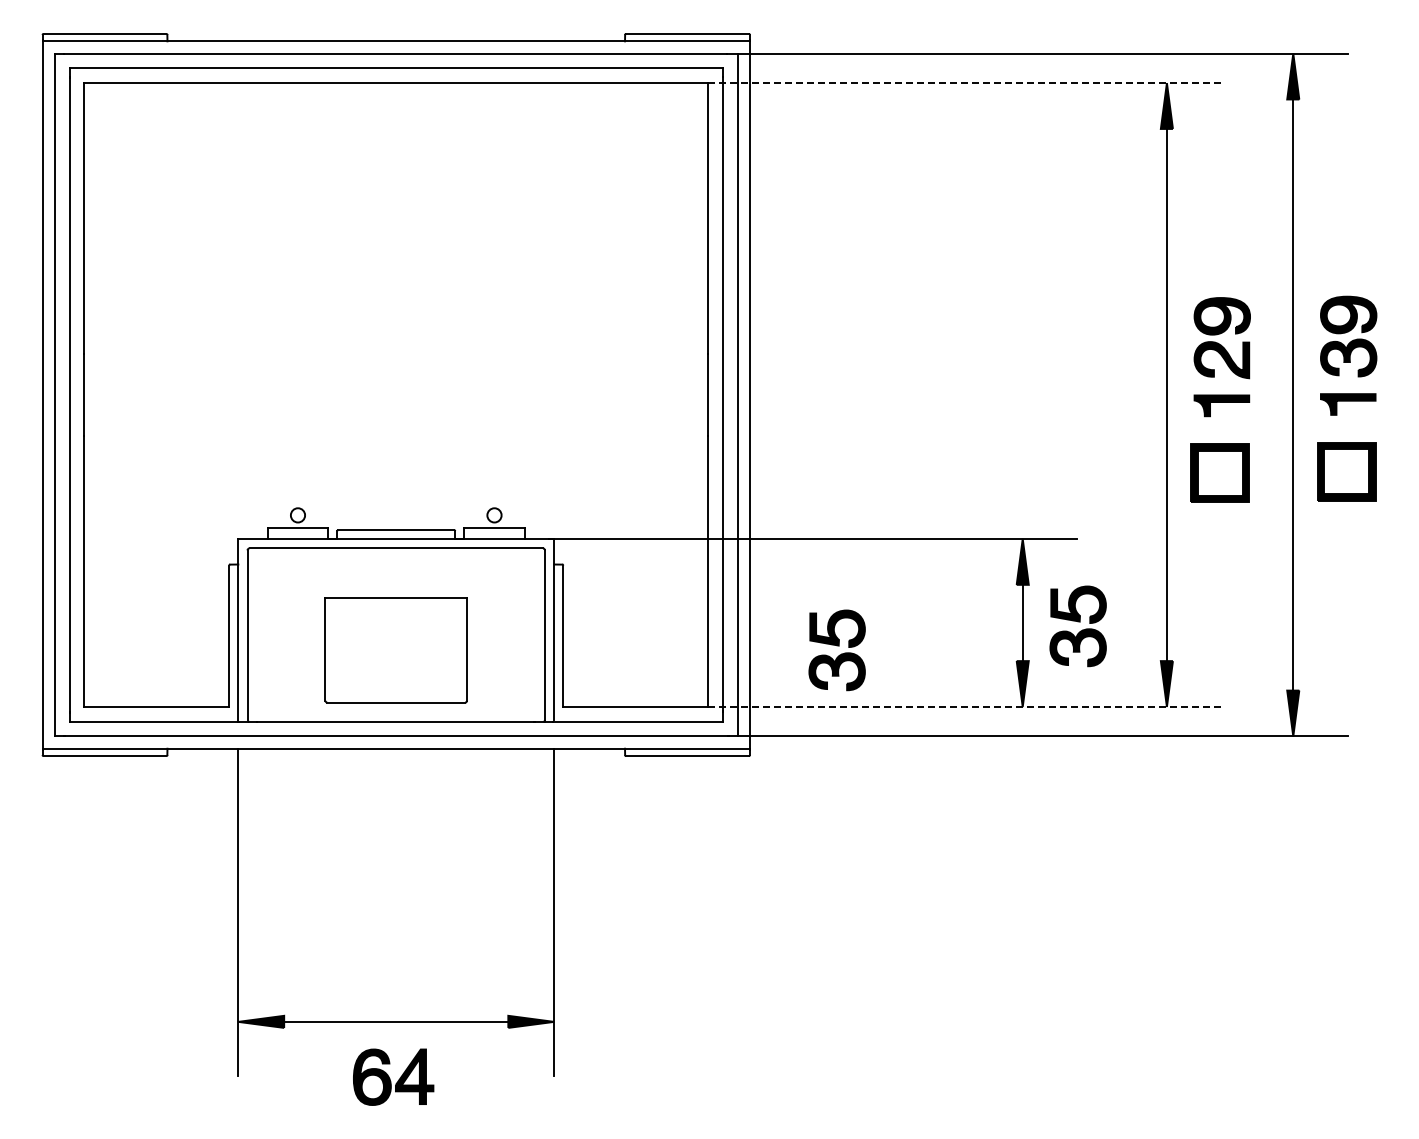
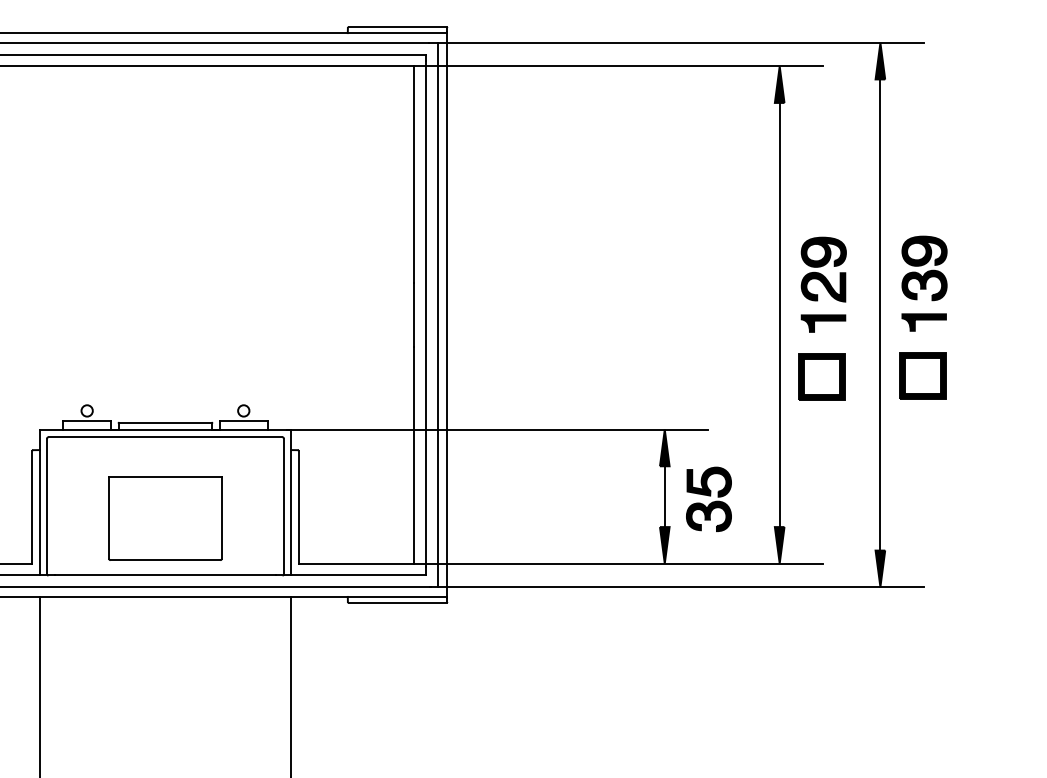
line: (964, 83) -> (618, 66), dashed -> solid
part: (836, 650) -> (516, 518), removed
line: (964, 706) -> (618, 563), dashed -> solid

